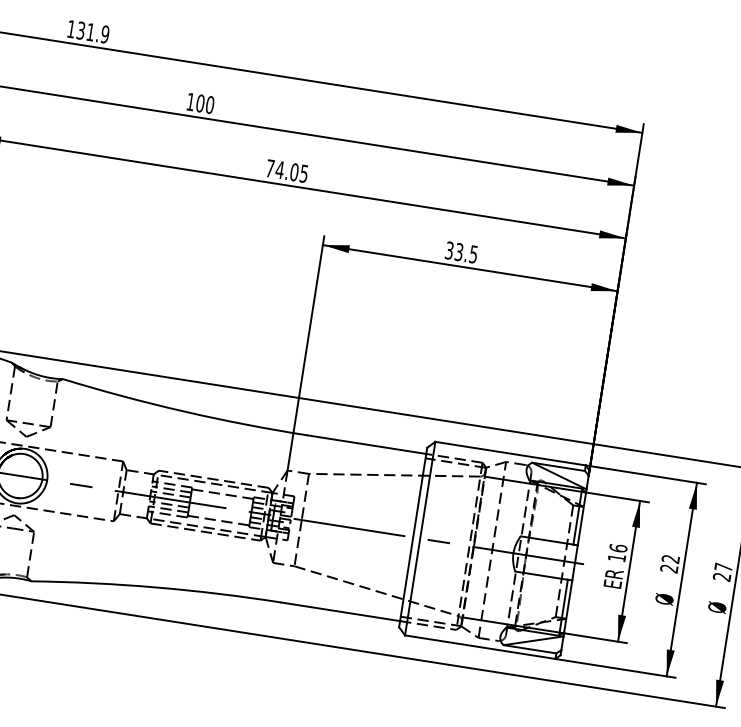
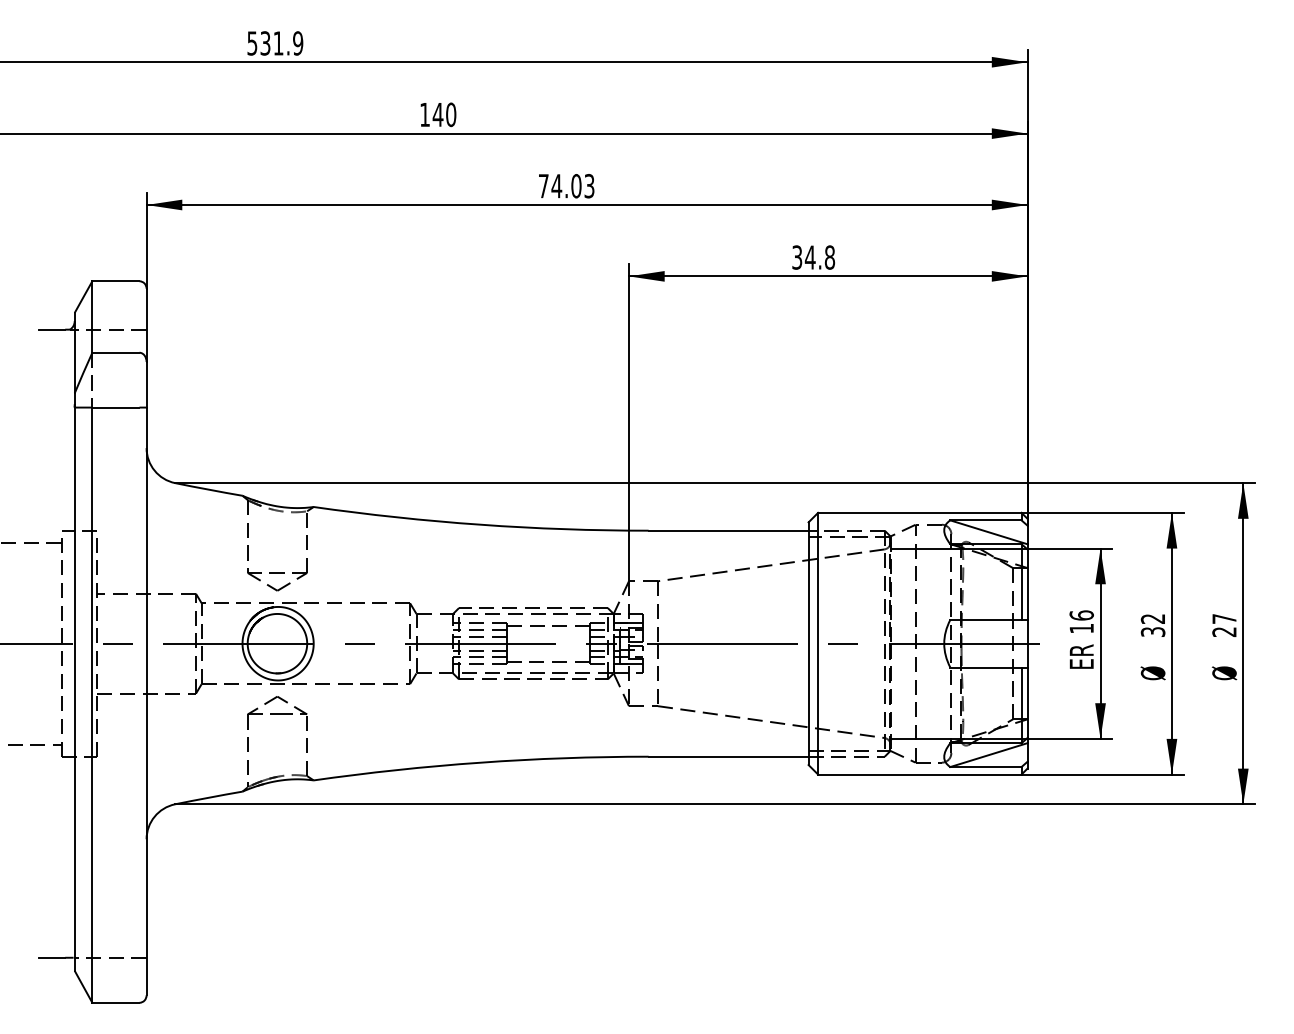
text: (71, 29) -> (252, 43), 131.9 -> 531.9
text: (200, 103) -> (437, 114), 100 -> 140
text: (304, 173) -> (589, 185), 74.05 -> 74.03
text: (465, 253) -> (819, 257), 33.5 -> 34.8
text: (669, 568) -> (1153, 631), 22 -> 32

